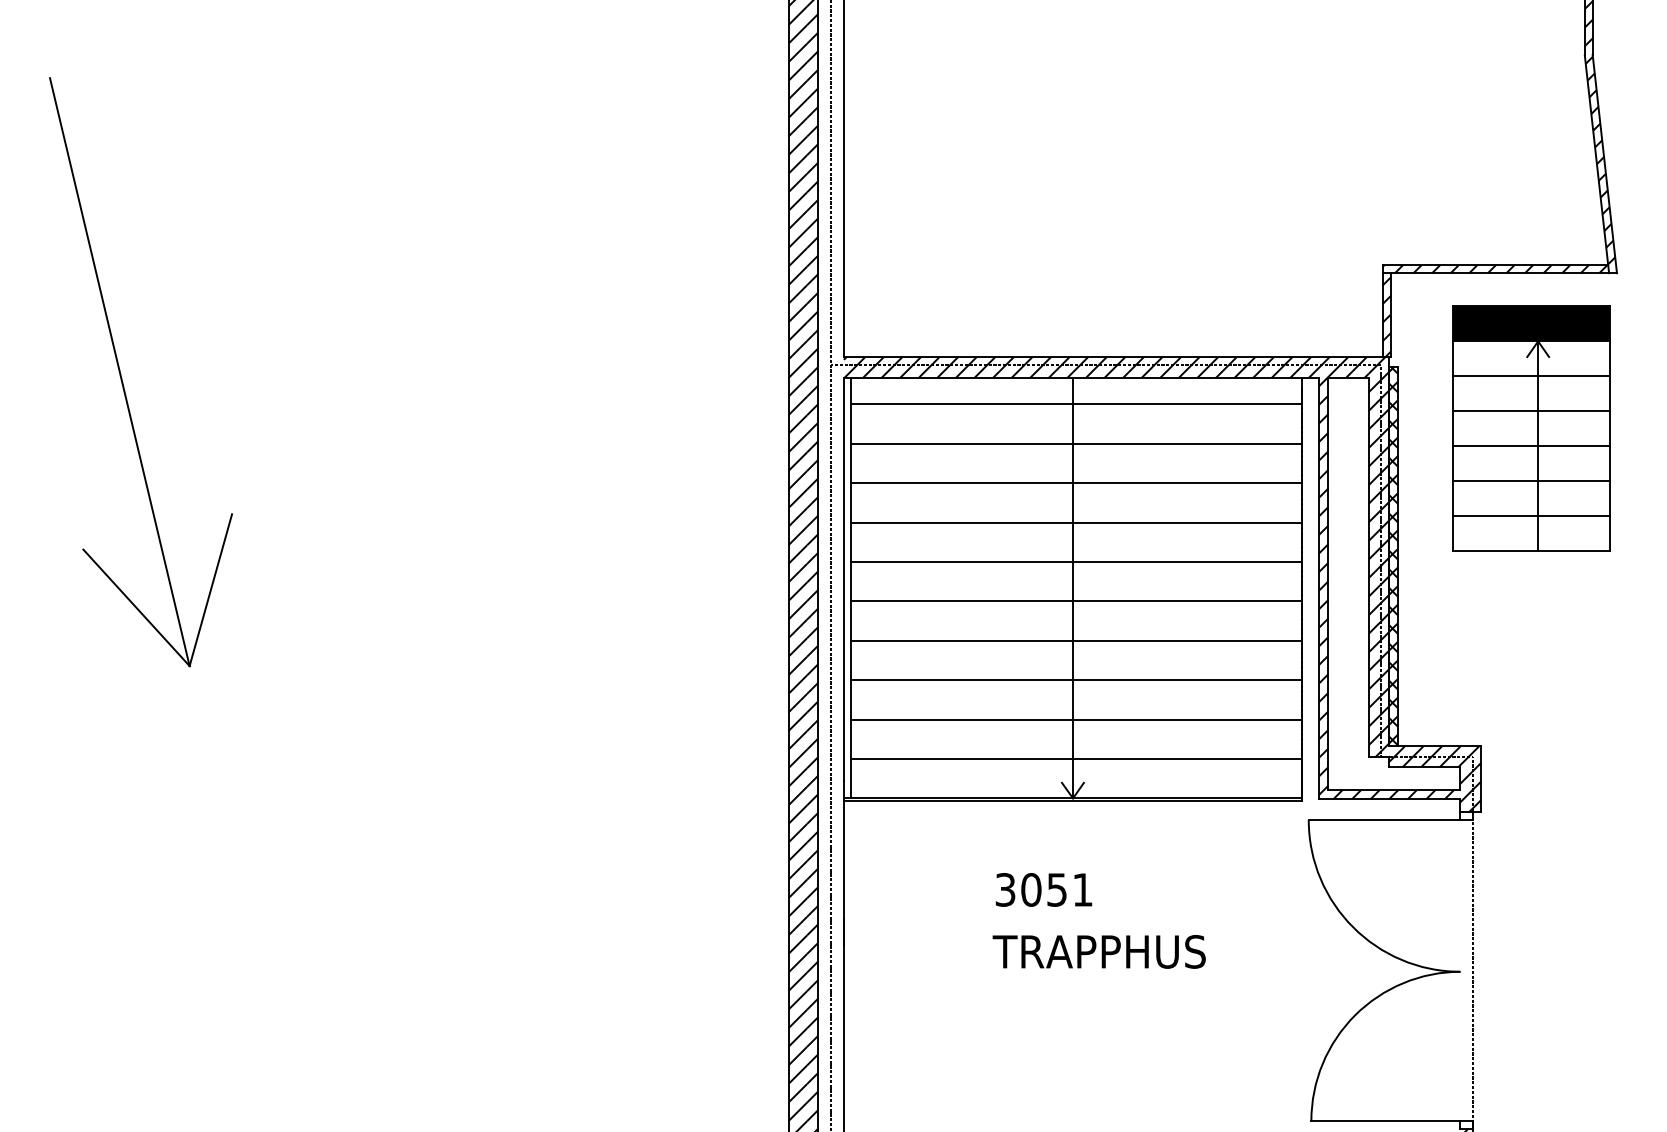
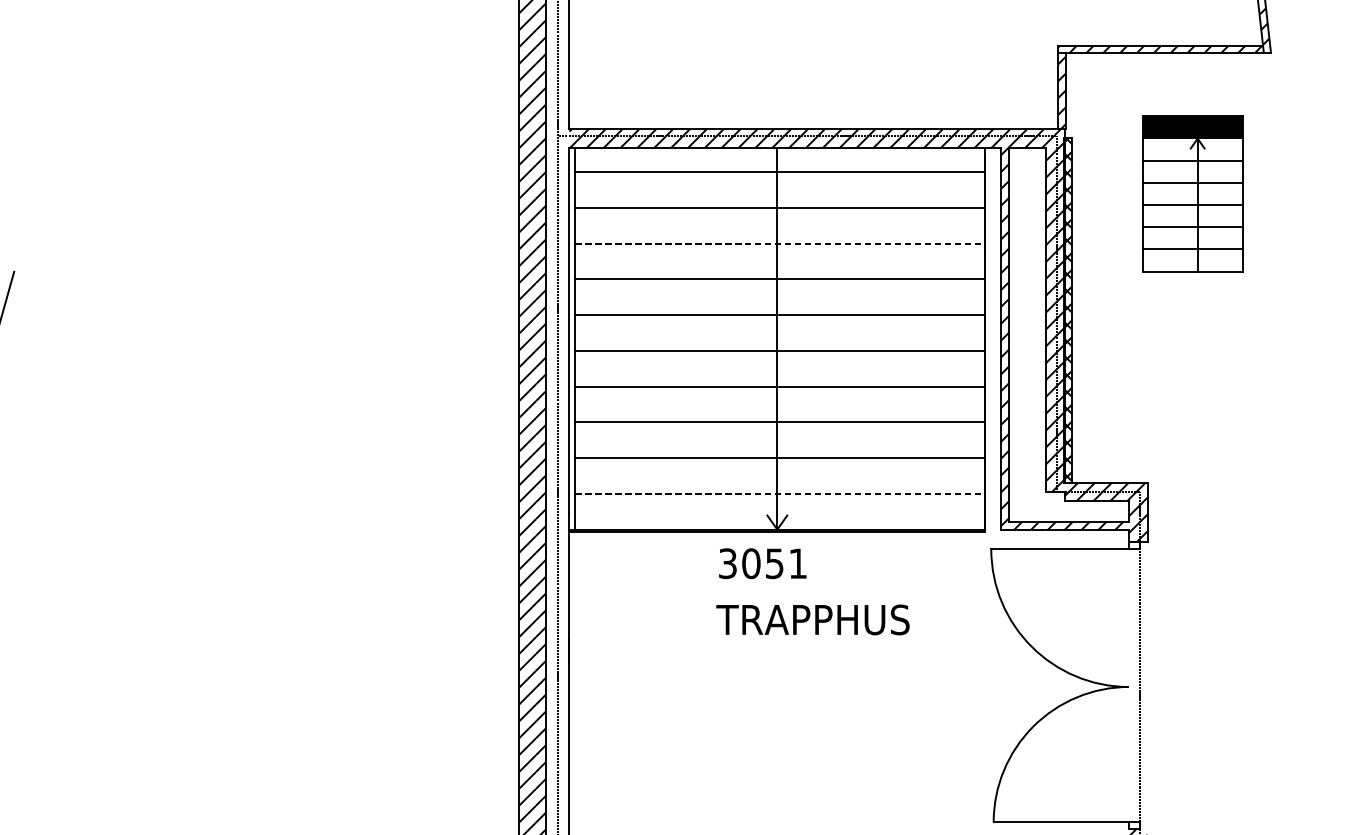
part: (1531, 428) -> (1193, 193), size x0.7
line: (1076, 483) -> (780, 243), solid -> dashed
line: (1076, 758) -> (780, 493), solid -> dashed
text: (1098, 920) -> (812, 591), moved

